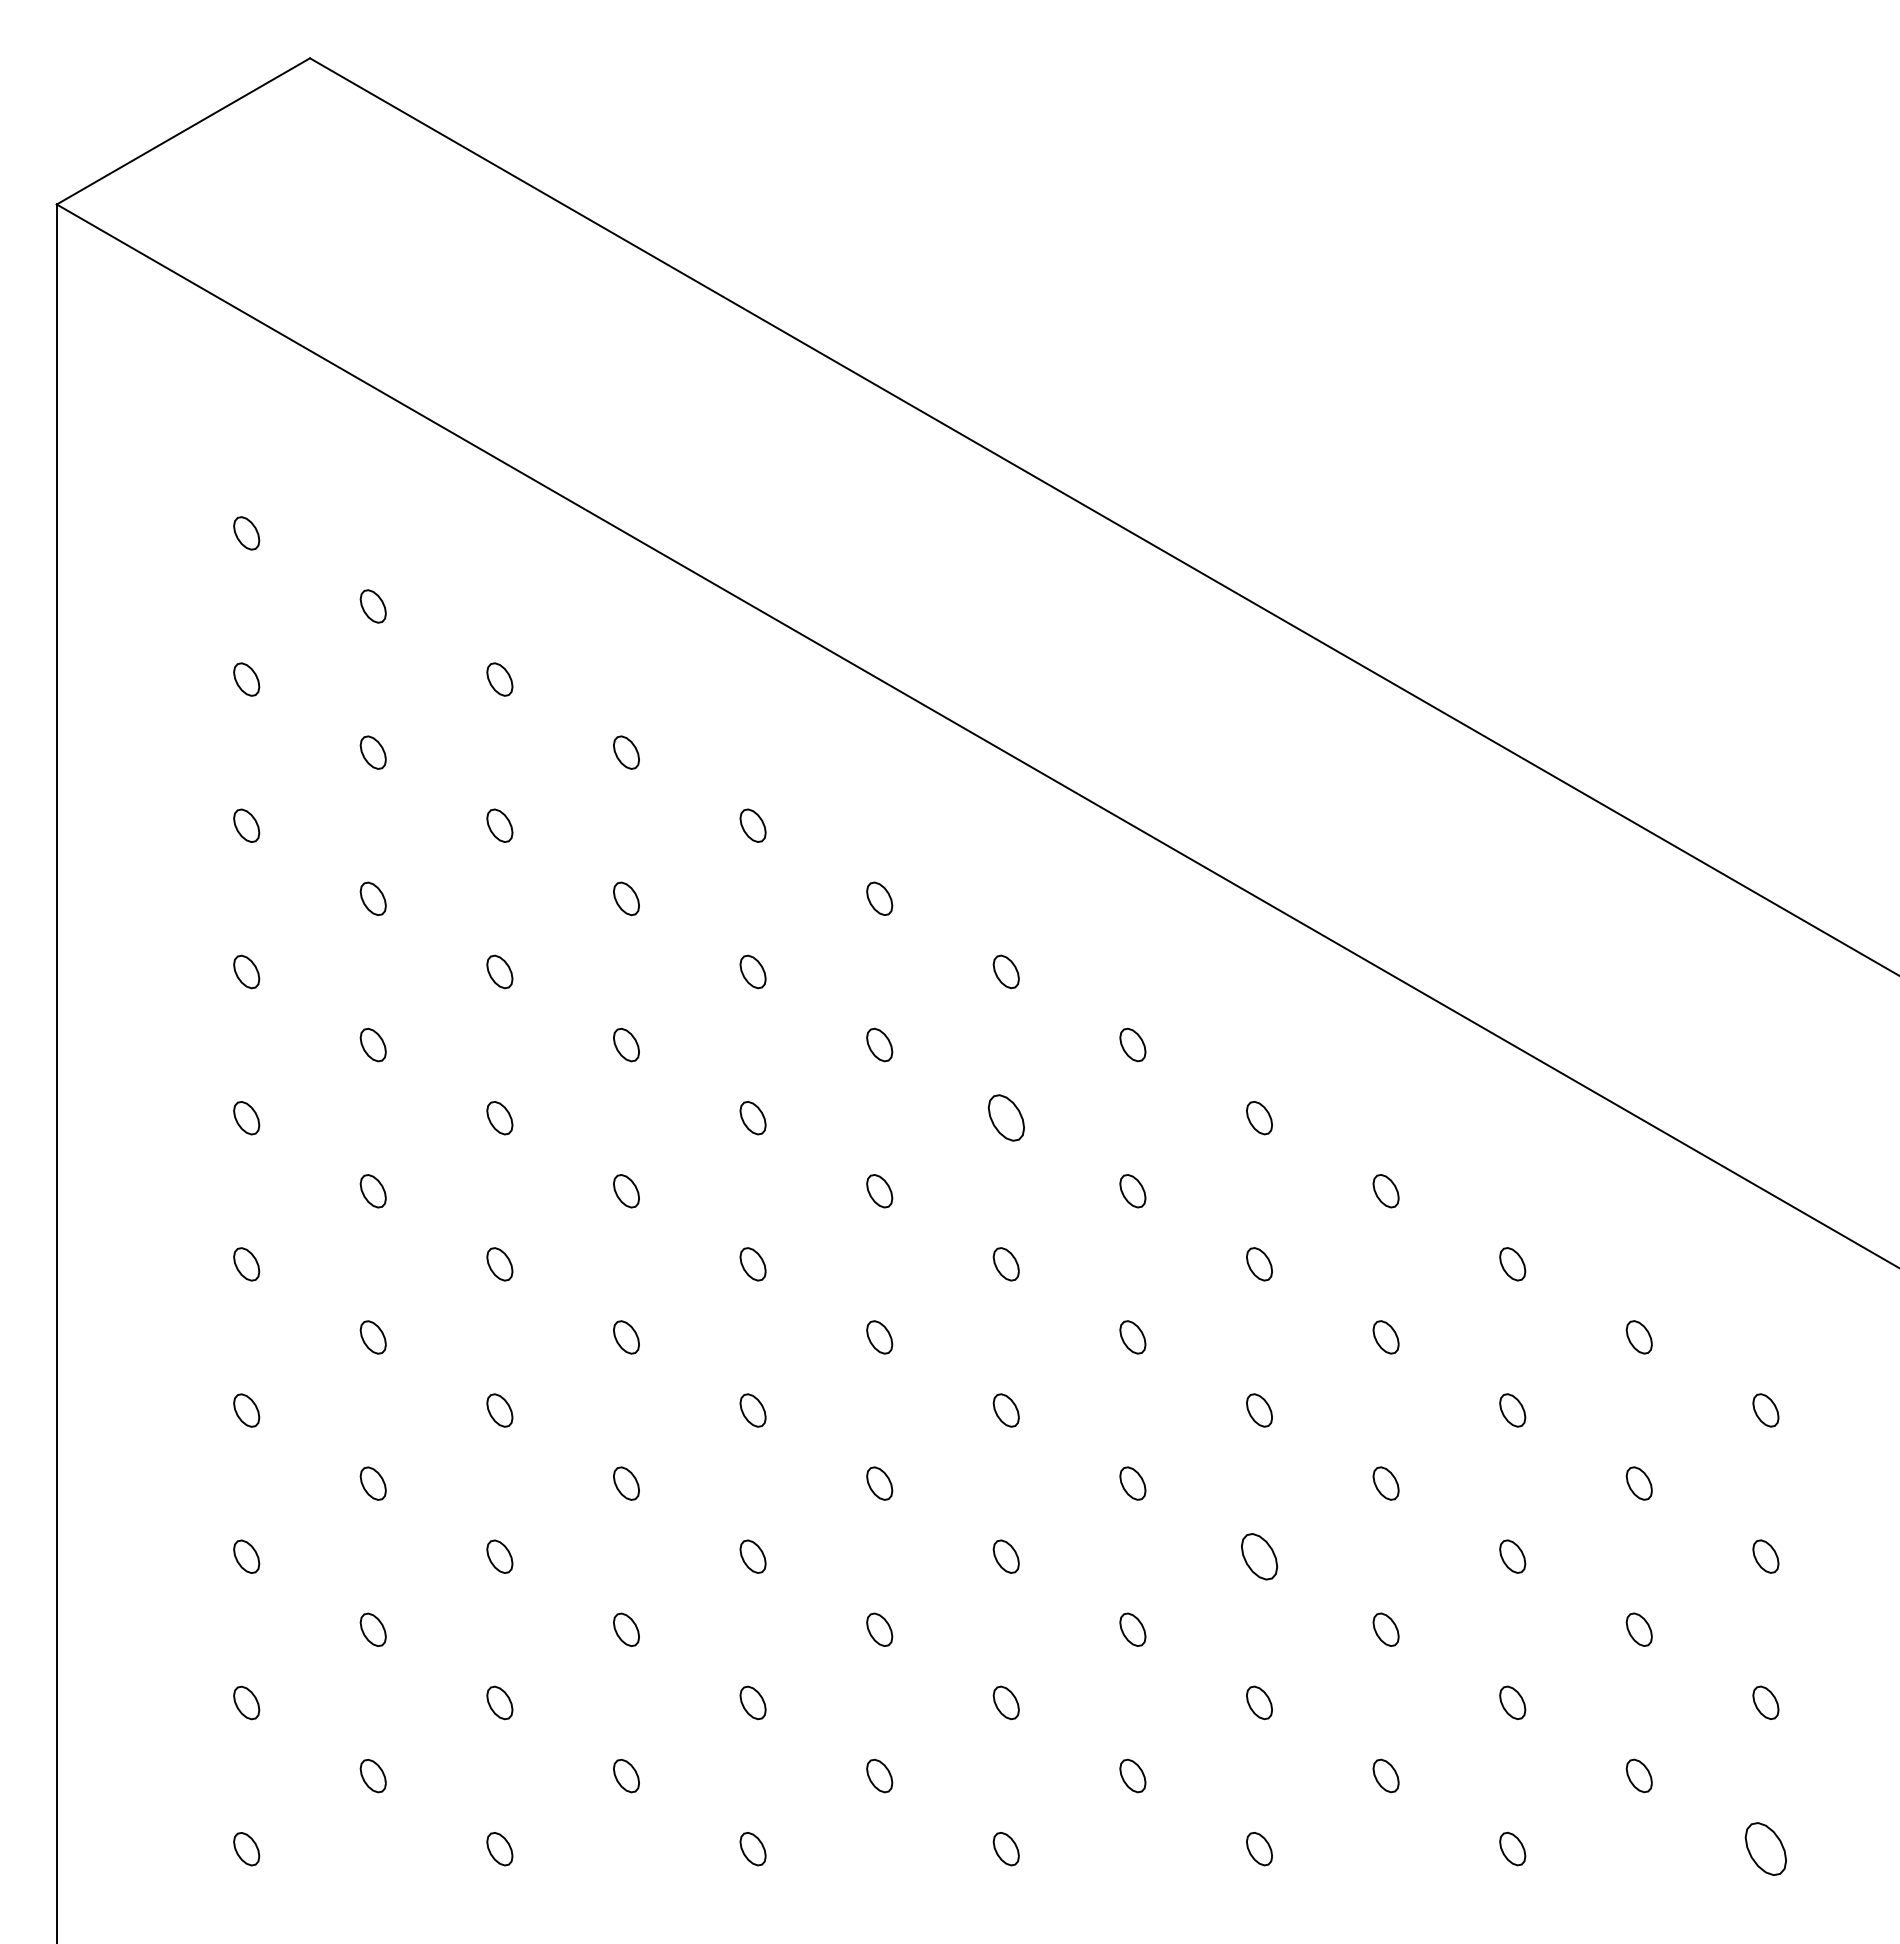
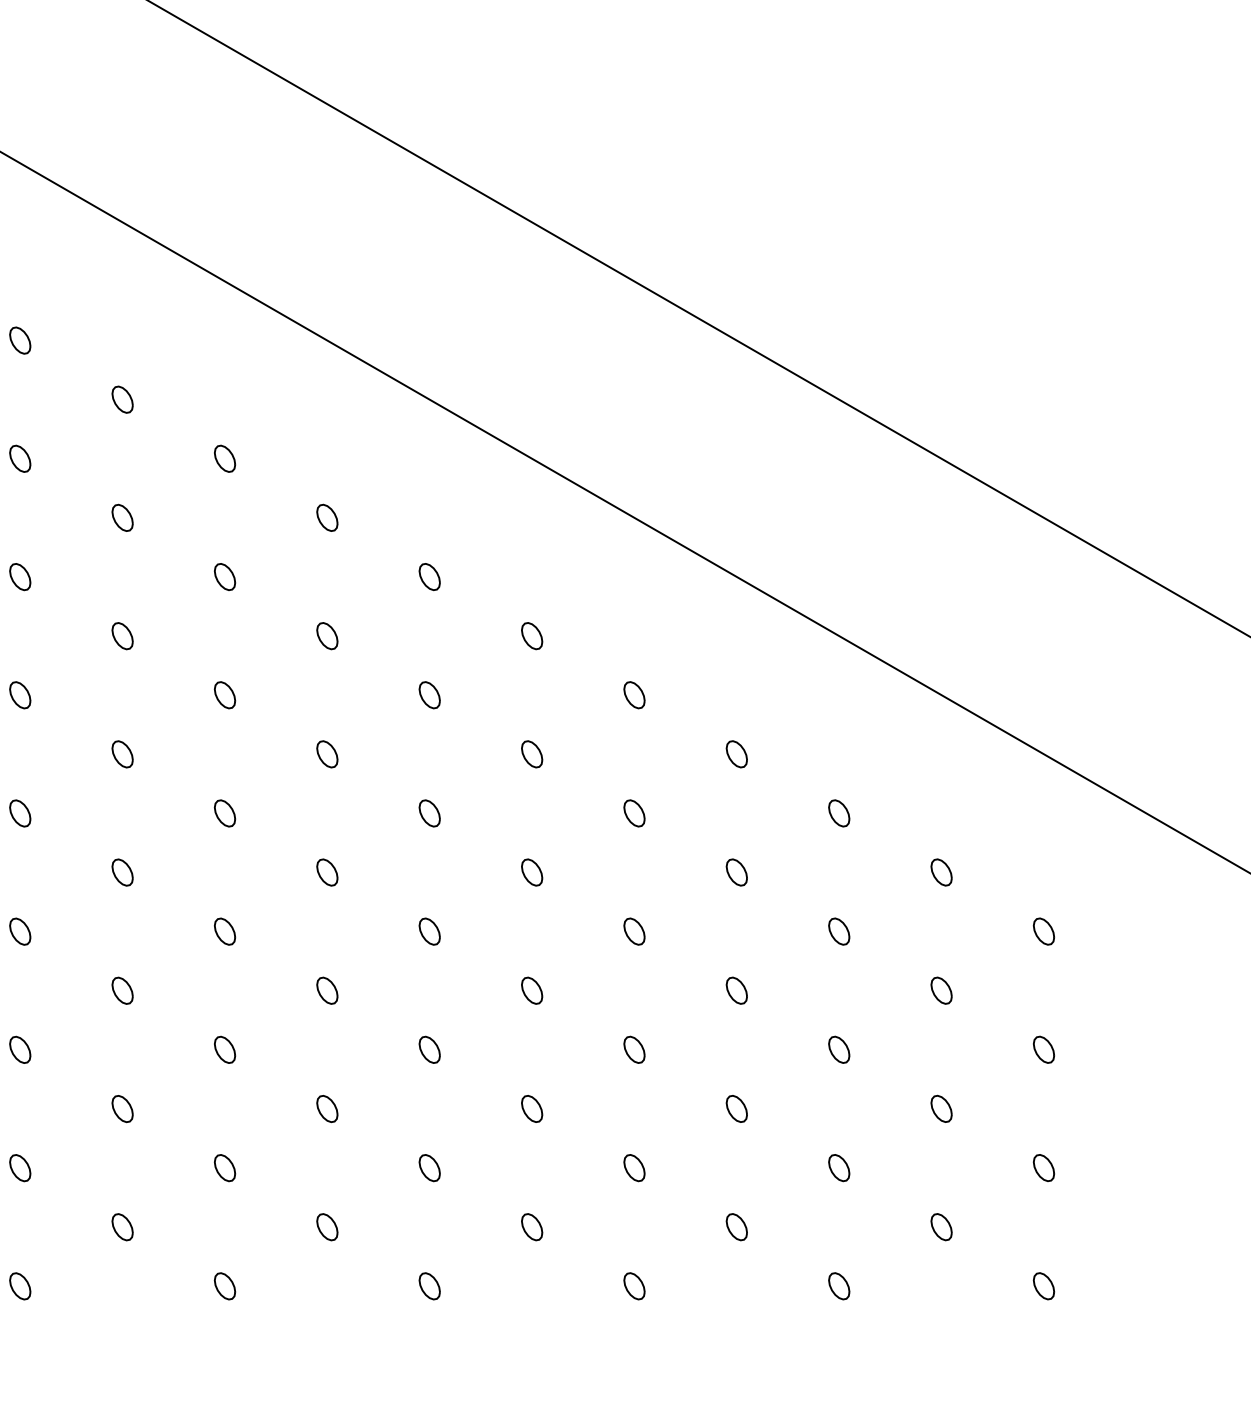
part: (1005, 1118) -> (429, 695), size x0.71
part: (1259, 1556) -> (634, 1049), size x0.71
part: (1765, 1848) -> (1043, 1285), size x0.62

